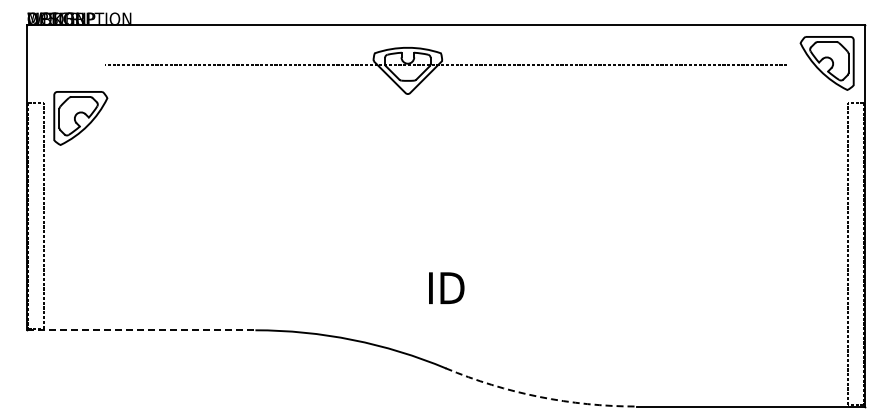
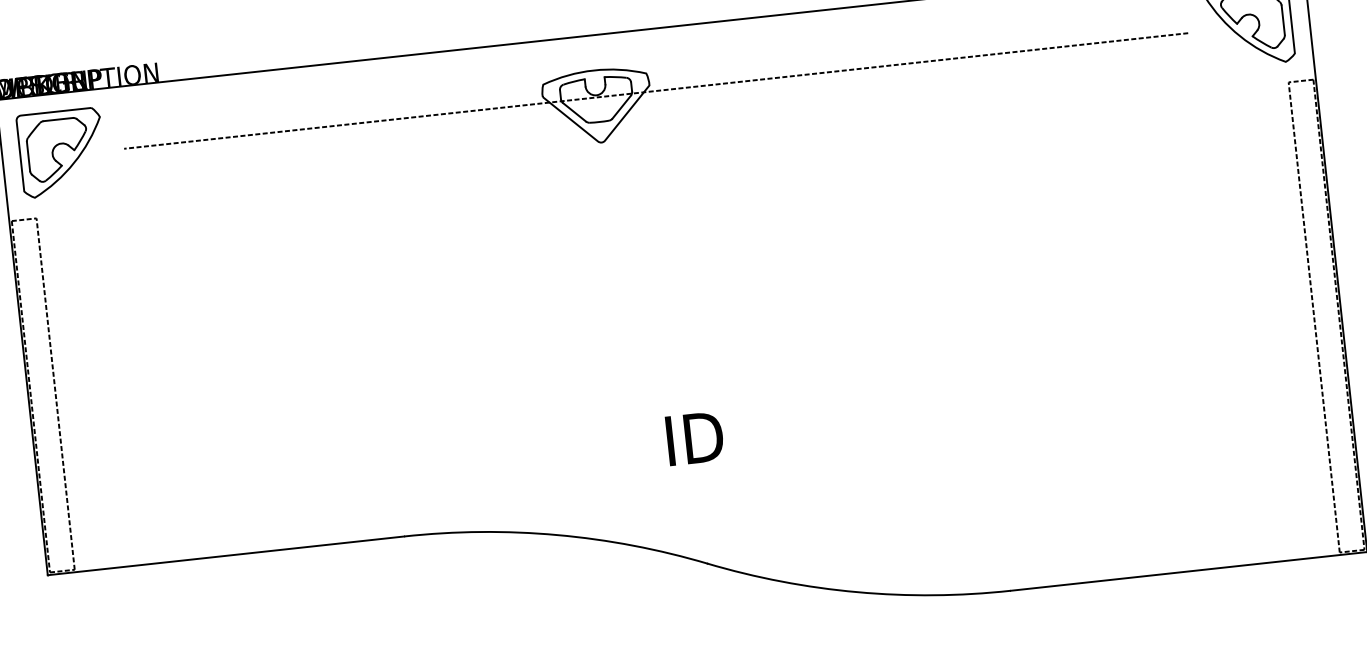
part: (80, 118) -> (61, 153), moved
line: (141, 330) -> (226, 556), dashed -> solid
arc: (539, 396) -> (857, 591), dashed -> solid

